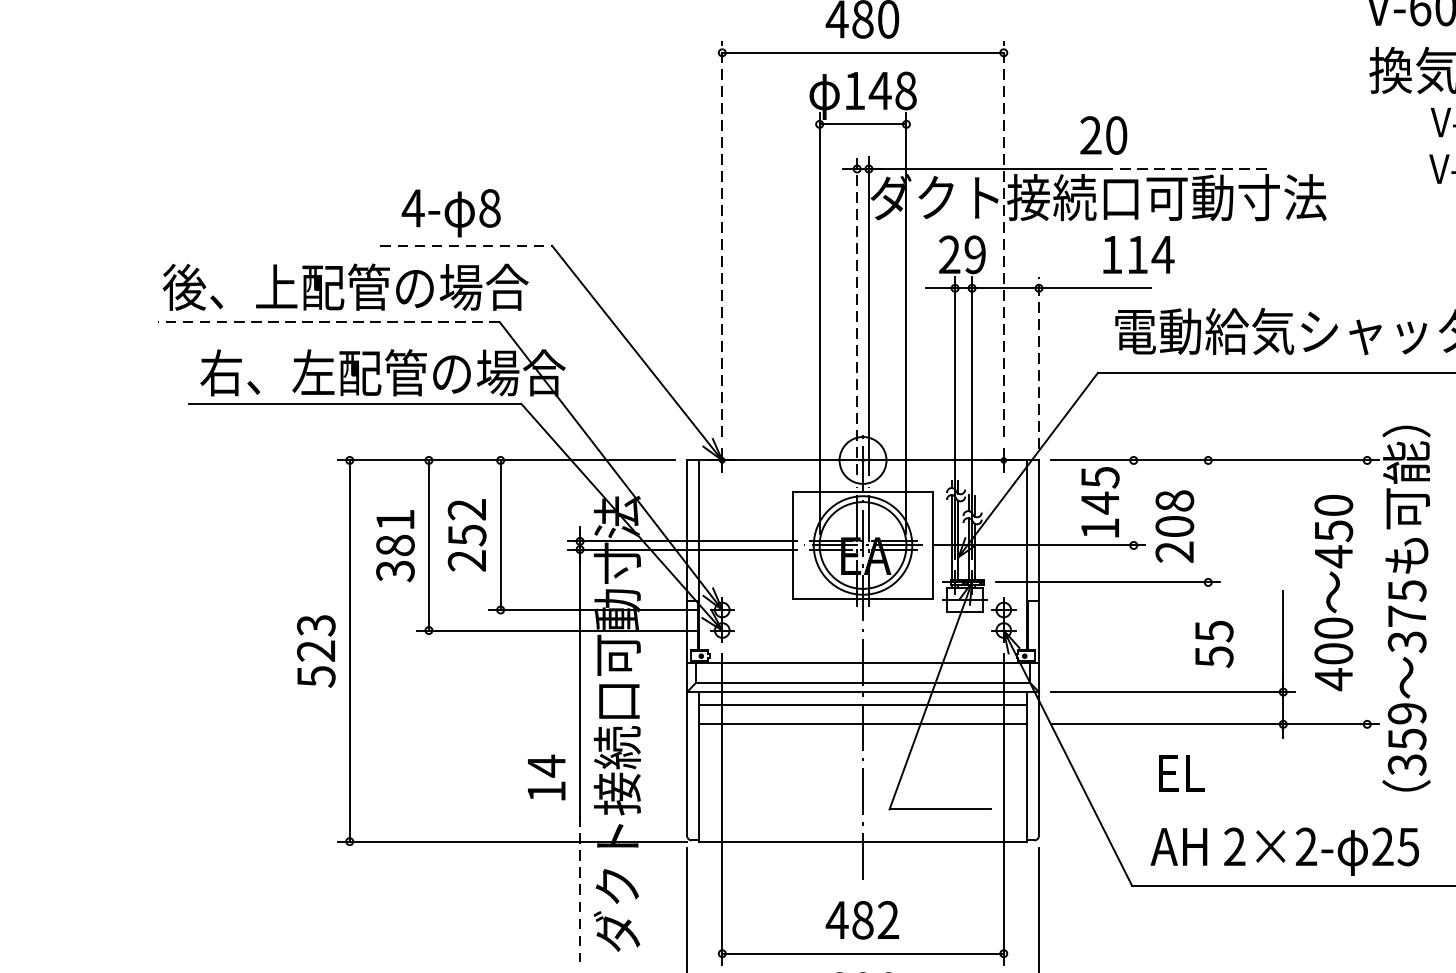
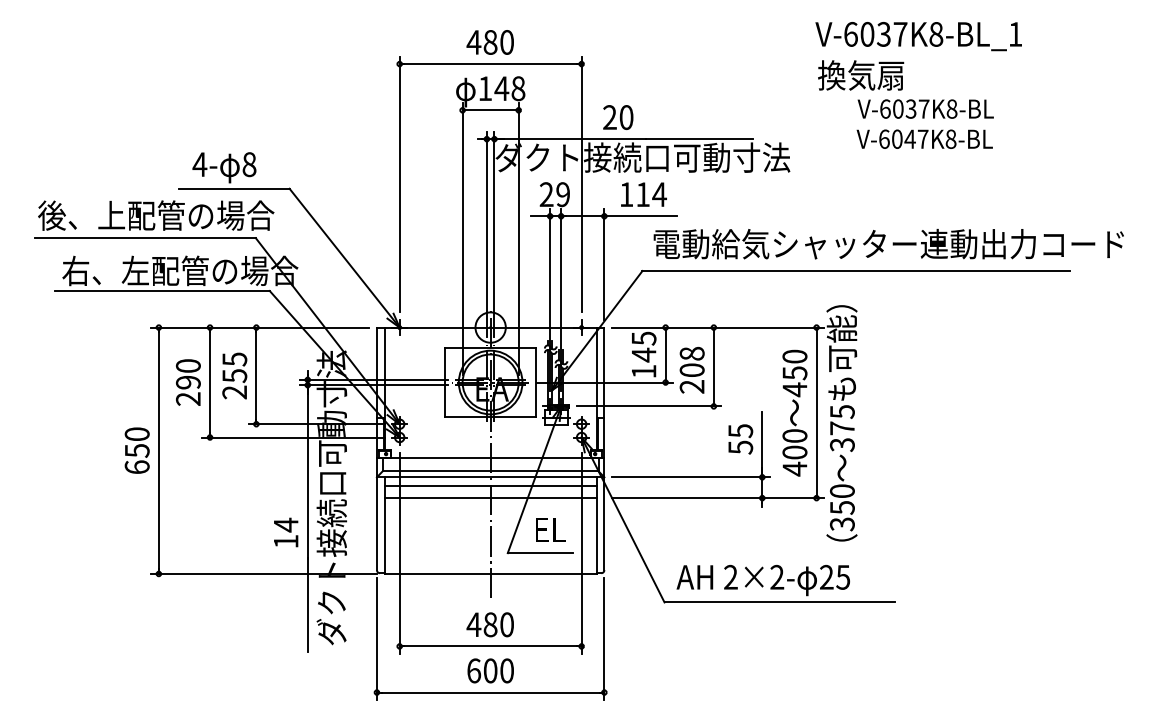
text: (1104, 135) -> (618, 117), moved
line: (1186, 169) -> (699, 139), dashed -> solid
line: (722, 239) -> (399, 184), dashed -> solid
line: (1003, 239) -> (581, 184), dashed -> solid
line: (466, 245) -> (234, 188), dashed -> solid
text: (1138, 254) -> (643, 194), moved
line: (856, 316) -> (486, 234), dashed -> solid
line: (329, 322) -> (145, 238), dashed -> solid
line: (1039, 362) -> (604, 264), dashed -> solid
line: (1133, 502) -> (665, 354), added
text: (466, 509) -> (234, 359), 252 -> 255
line: (1207, 520) -> (713, 366), added
text: (394, 545) -> (187, 382), 381 -> 290
line: (1367, 591) -> (816, 412), added
text: (1213, 644) -> (740, 439), moved
text: (315, 650) -> (136, 450), 523 -> 650
text: (1407, 714) -> (842, 491), 359 -> 350
text: (1181, 772) -> (550, 529), moved
line: (579, 890) -> (307, 605), dashed -> solid
text: (887, 919) -> (506, 624), 482 -> 480

